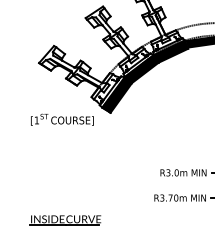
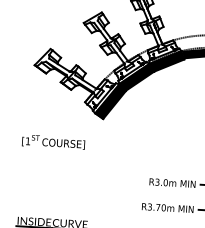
text: (62, 119) -> (53, 141), moved

